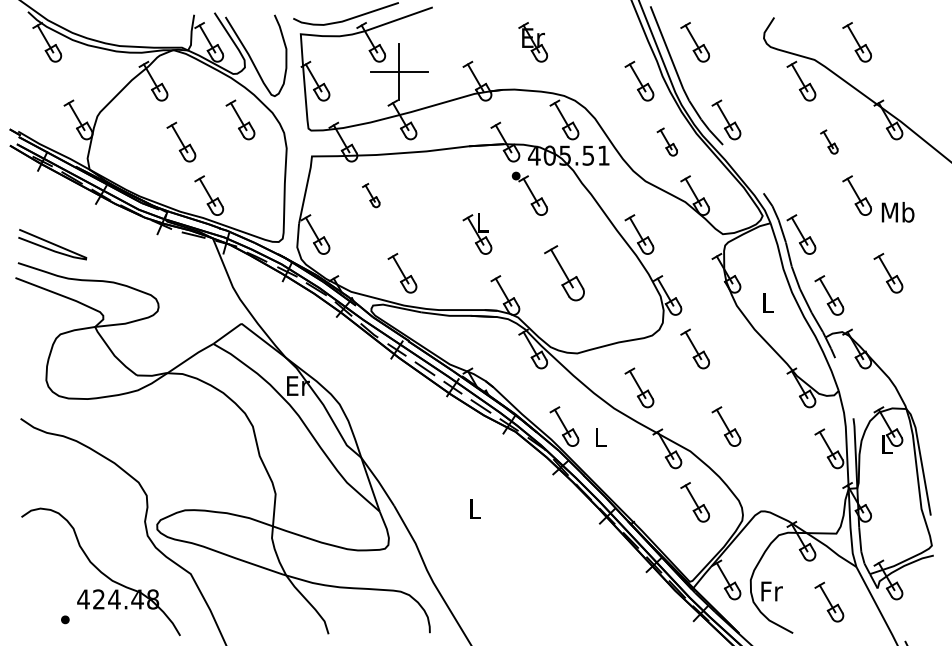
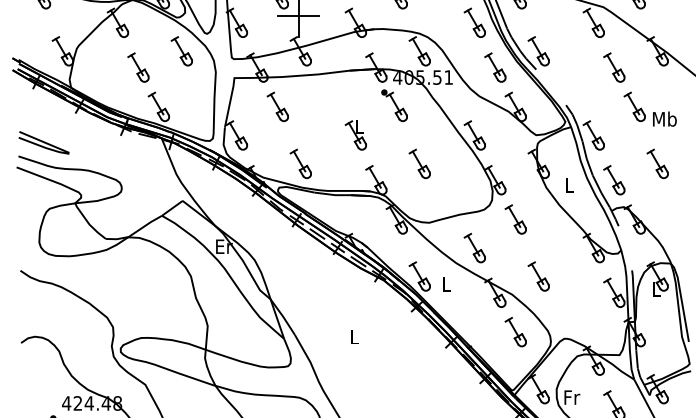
part: (667, 141) -> (495, 67), size x1.43
part: (829, 141) -> (614, 67), size x1.67
part: (371, 195) -> (278, 106), size x1.67
part: (564, 273) -> (419, 164), size x0.71

